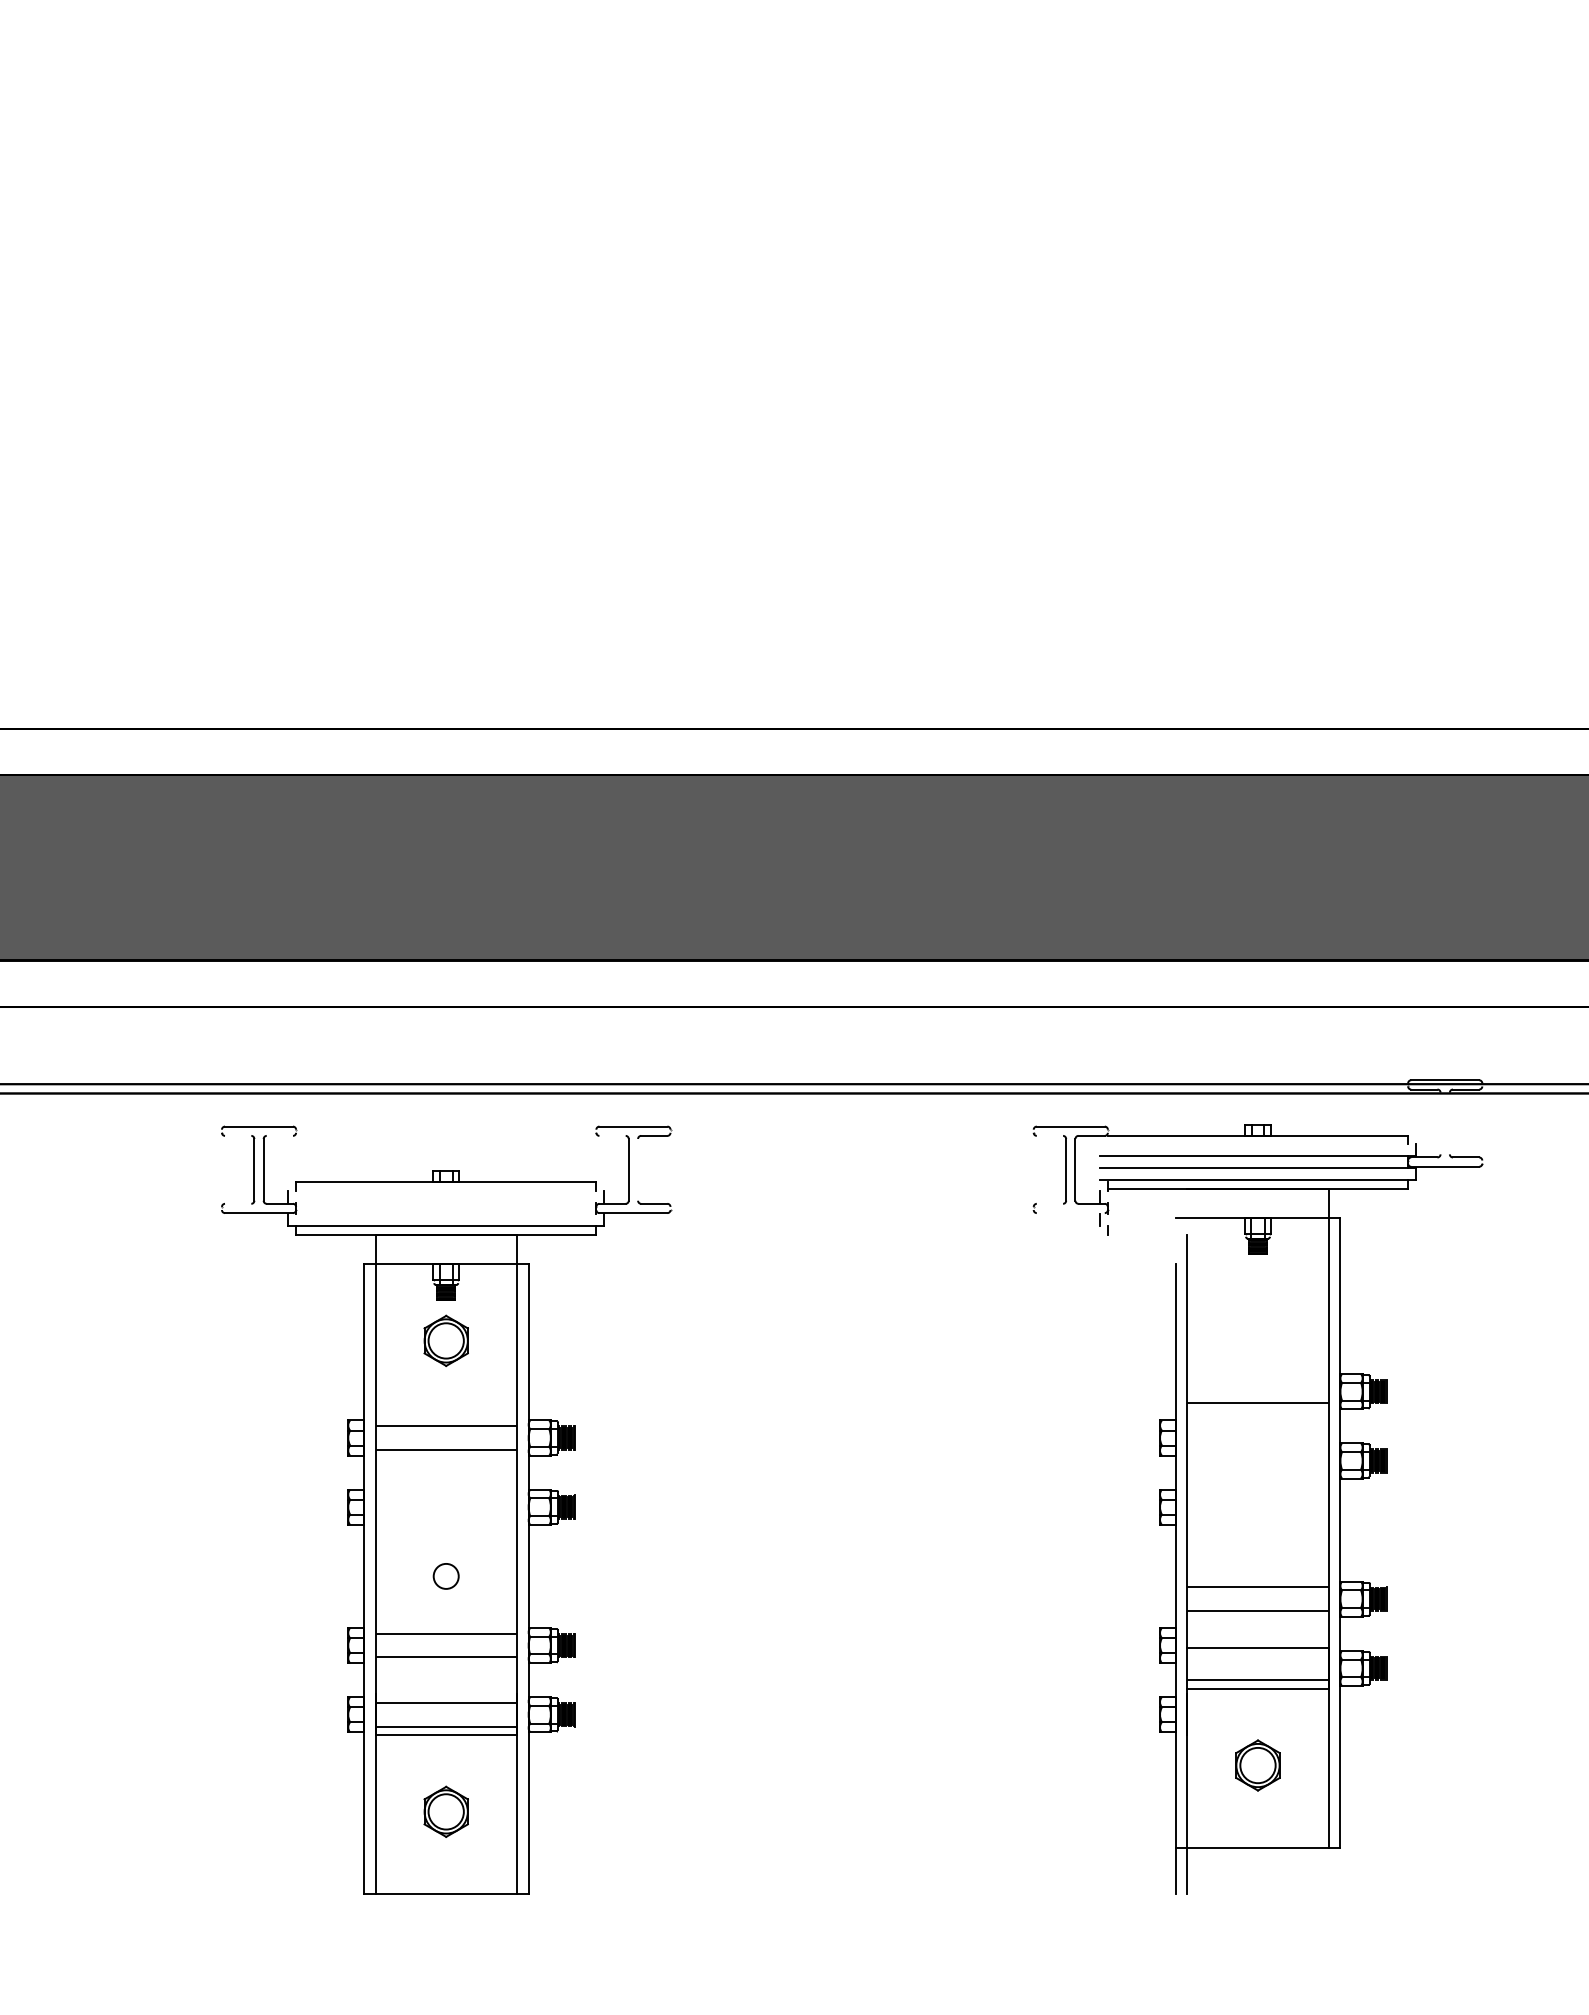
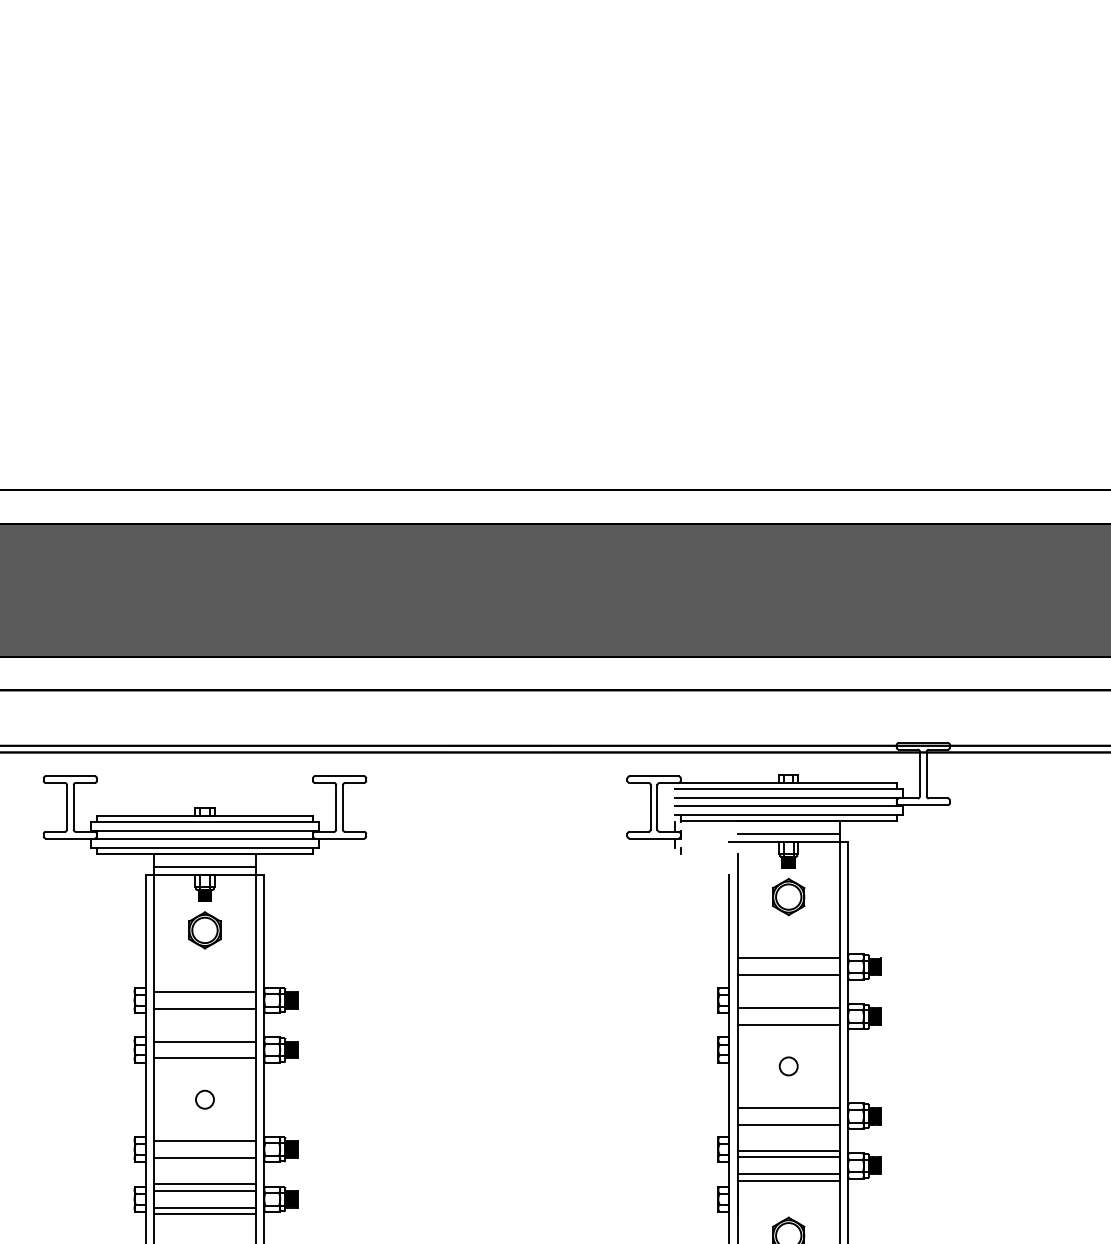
line: (1440, 1123) -> (919, 774), added
line: (1449, 1123) -> (926, 774), added
line: (238, 1135) -> (55, 782), added
line: (279, 1135) -> (85, 782), added
line: (612, 1135) -> (324, 782), added
line: (1049, 1135) -> (638, 782), added
line: (1257, 1144) -> (788, 789), added
line: (638, 1169) -> (343, 807), added
line: (446, 1190) -> (205, 822), added
line: (446, 1202) -> (205, 830), added
line: (238, 1203) -> (55, 831), added
line: (1049, 1203) -> (638, 831), added
line: (1257, 1206) -> (788, 833), added
line: (1070, 1213) -> (653, 838), added
line: (446, 1214) -> (205, 839), added
line: (445, 1252) -> (204, 866), added
part: (1257, 1294) -> (788, 897), added
line: (1257, 1379) -> (788, 958), added
line: (1257, 1449) -> (788, 1008), added
line: (1257, 1472) -> (788, 1025), added
line: (445, 1495) -> (204, 1041), added
line: (445, 1519) -> (204, 1058), added
circle: (1257, 1529) -> (788, 1066), added
line: (1257, 1656) -> (788, 1157), added
line: (445, 1694) -> (204, 1184), added

